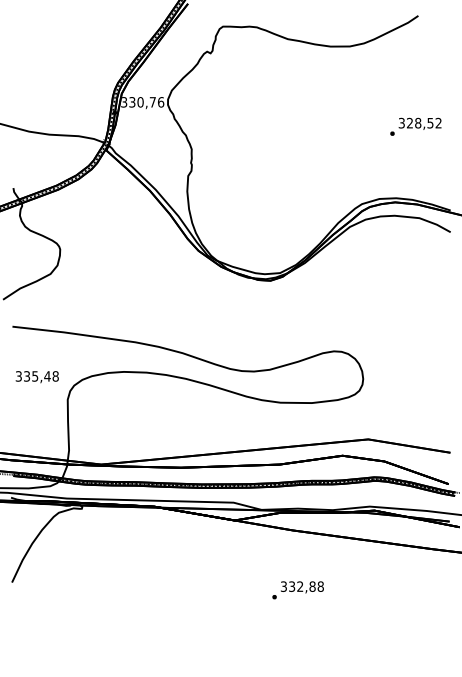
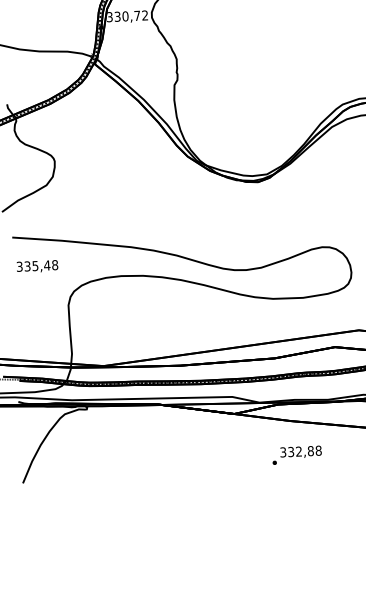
text: (161, 102) -> (145, 15), 330,76 -> 330,72
text: (36, 377) -> (36, 267), moved
text: (297, 590) -> (296, 455), moved

